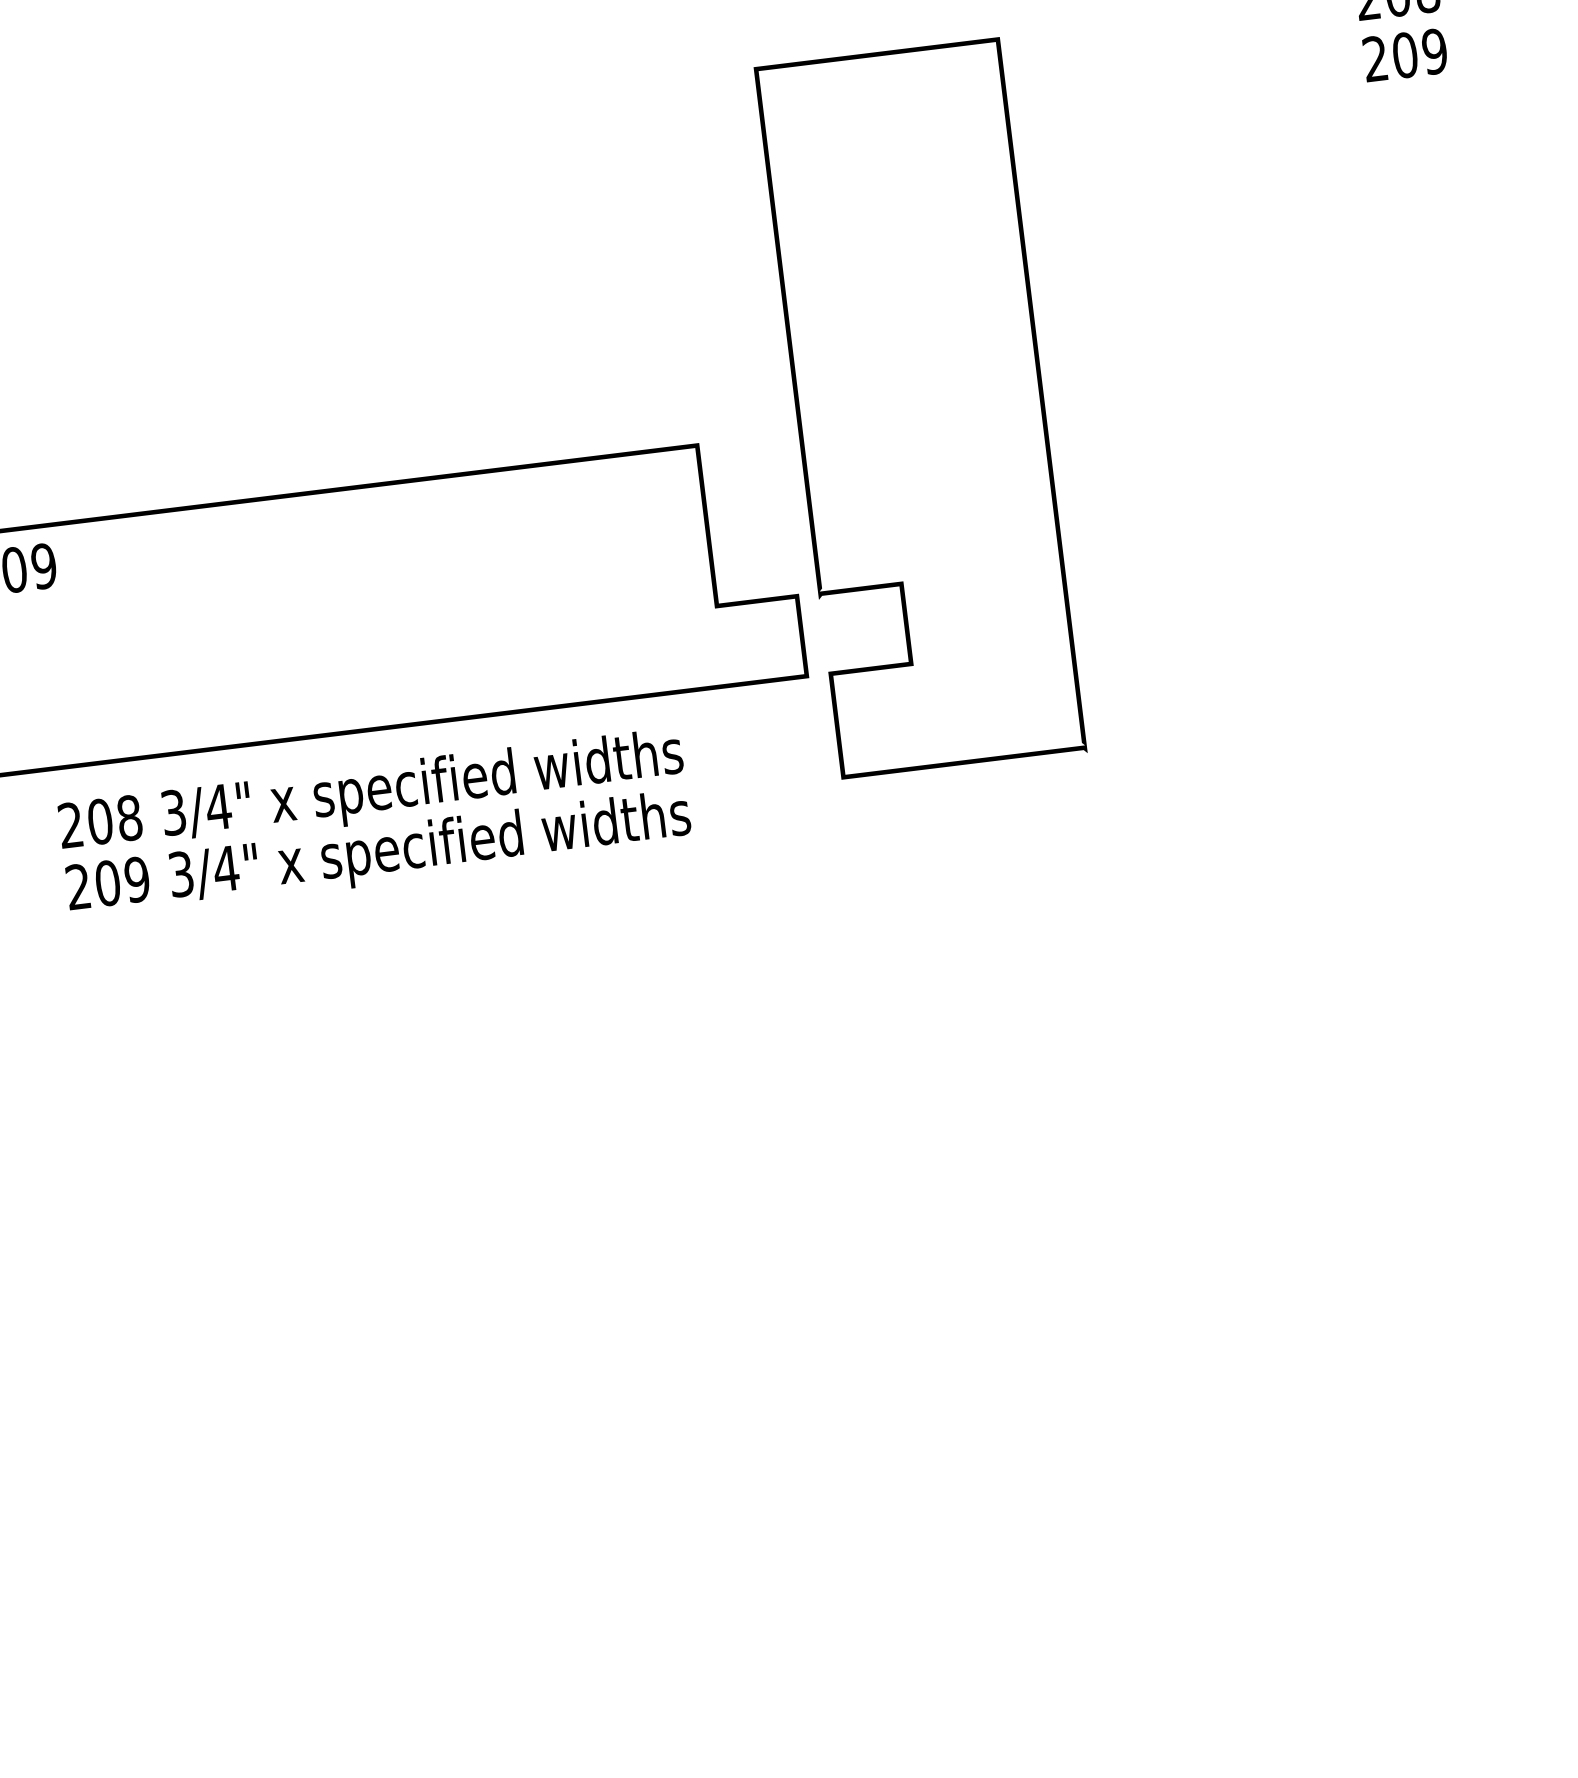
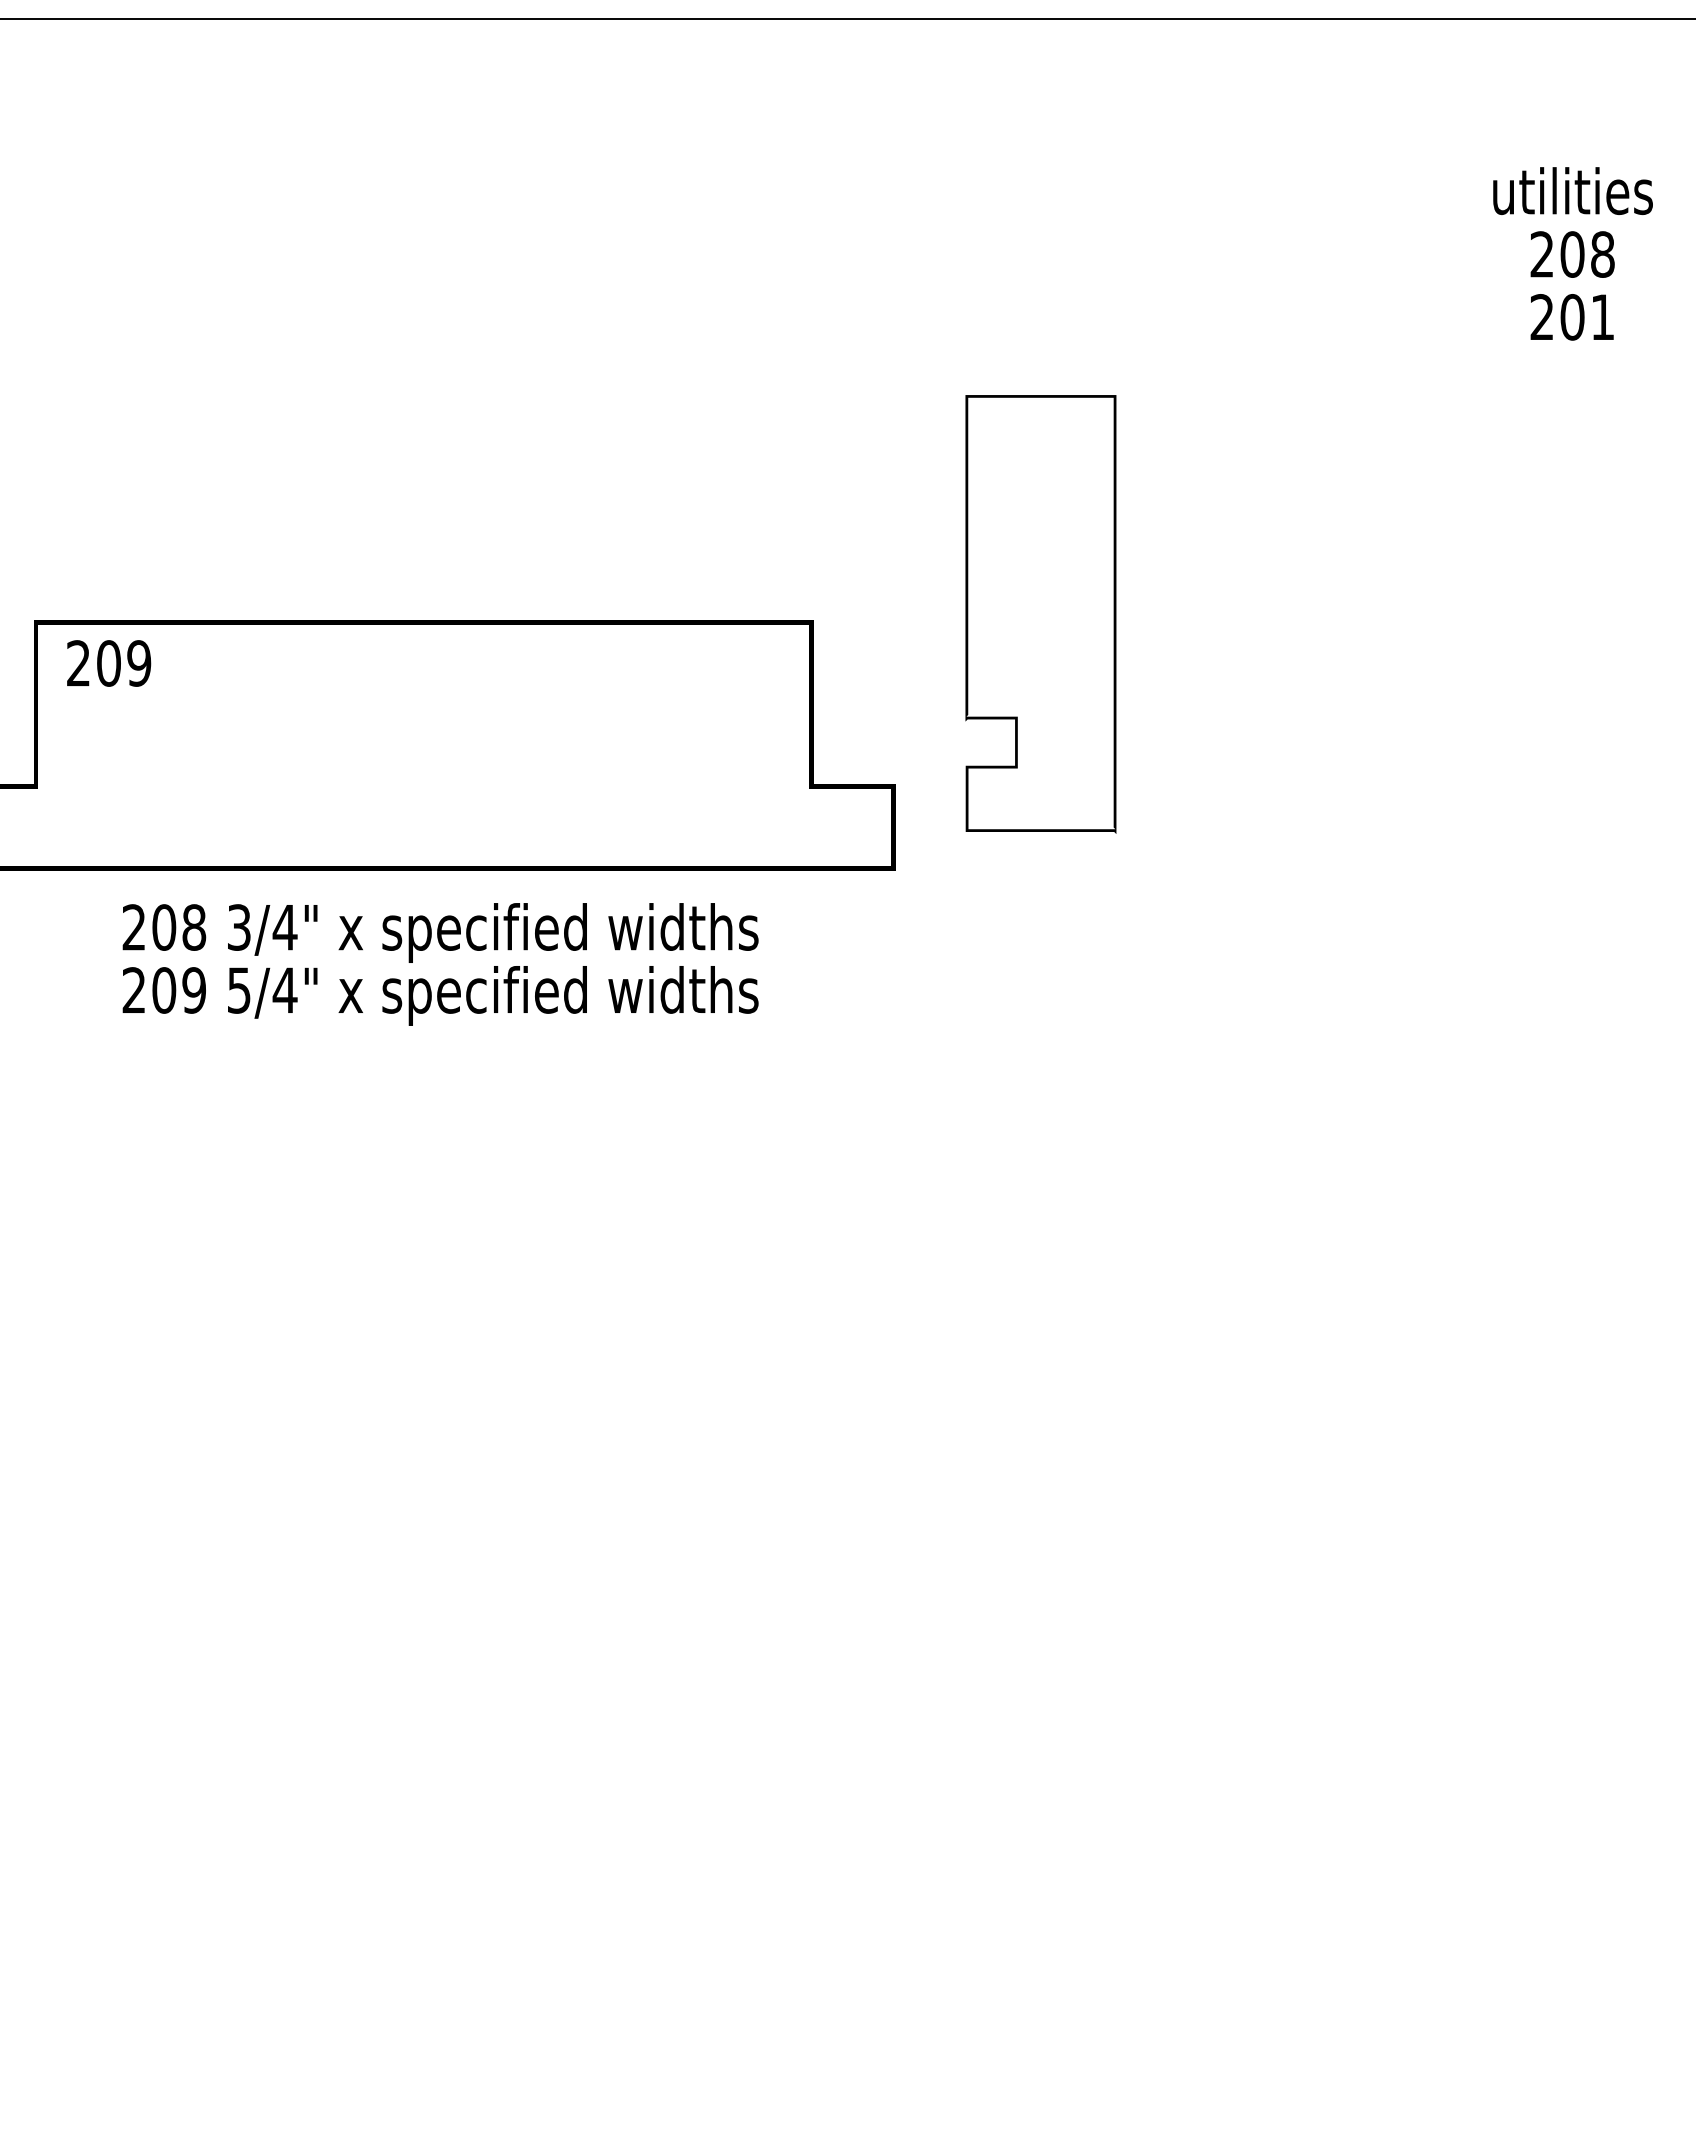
text: (1434, 51) -> (1602, 317), 209 -> 201
part: (920, 410) -> (1040, 614), size x0.6
text: (181, 874) -> (239, 990), 3/4" -> 5/4"

